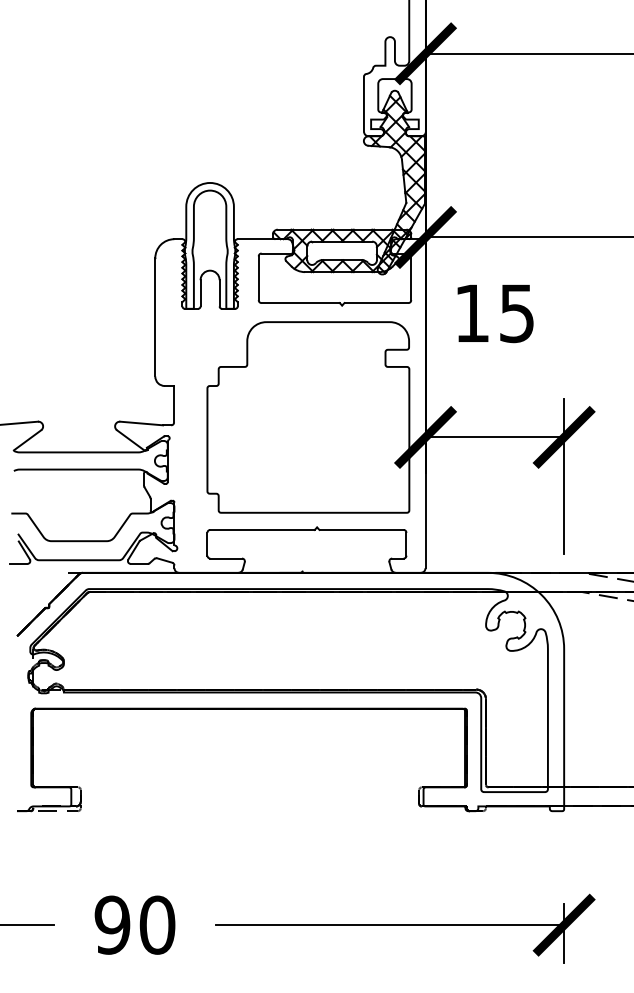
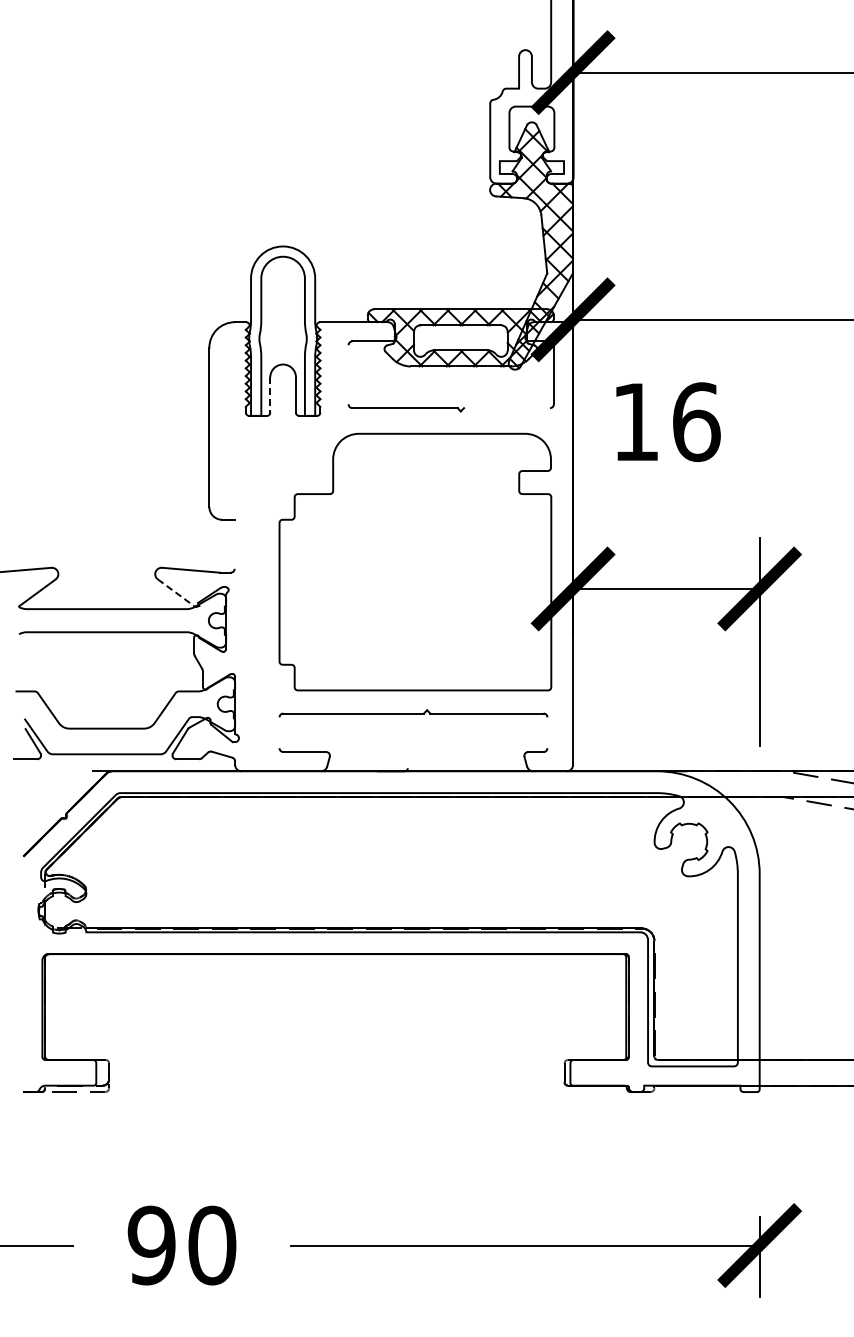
line: (258, 278) -> (348, 374), removed
line: (200, 293) -> (270, 395), solid -> dashed
line: (376, 303) -> (507, 408), removed
text: (517, 313) -> (696, 422), 15 -> 16
line: (173, 403) -> (234, 543), removed
line: (130, 440) -> (176, 592), solid -> dashed
line: (207, 544) -> (279, 732), removed
line: (406, 544) -> (547, 732), removed

